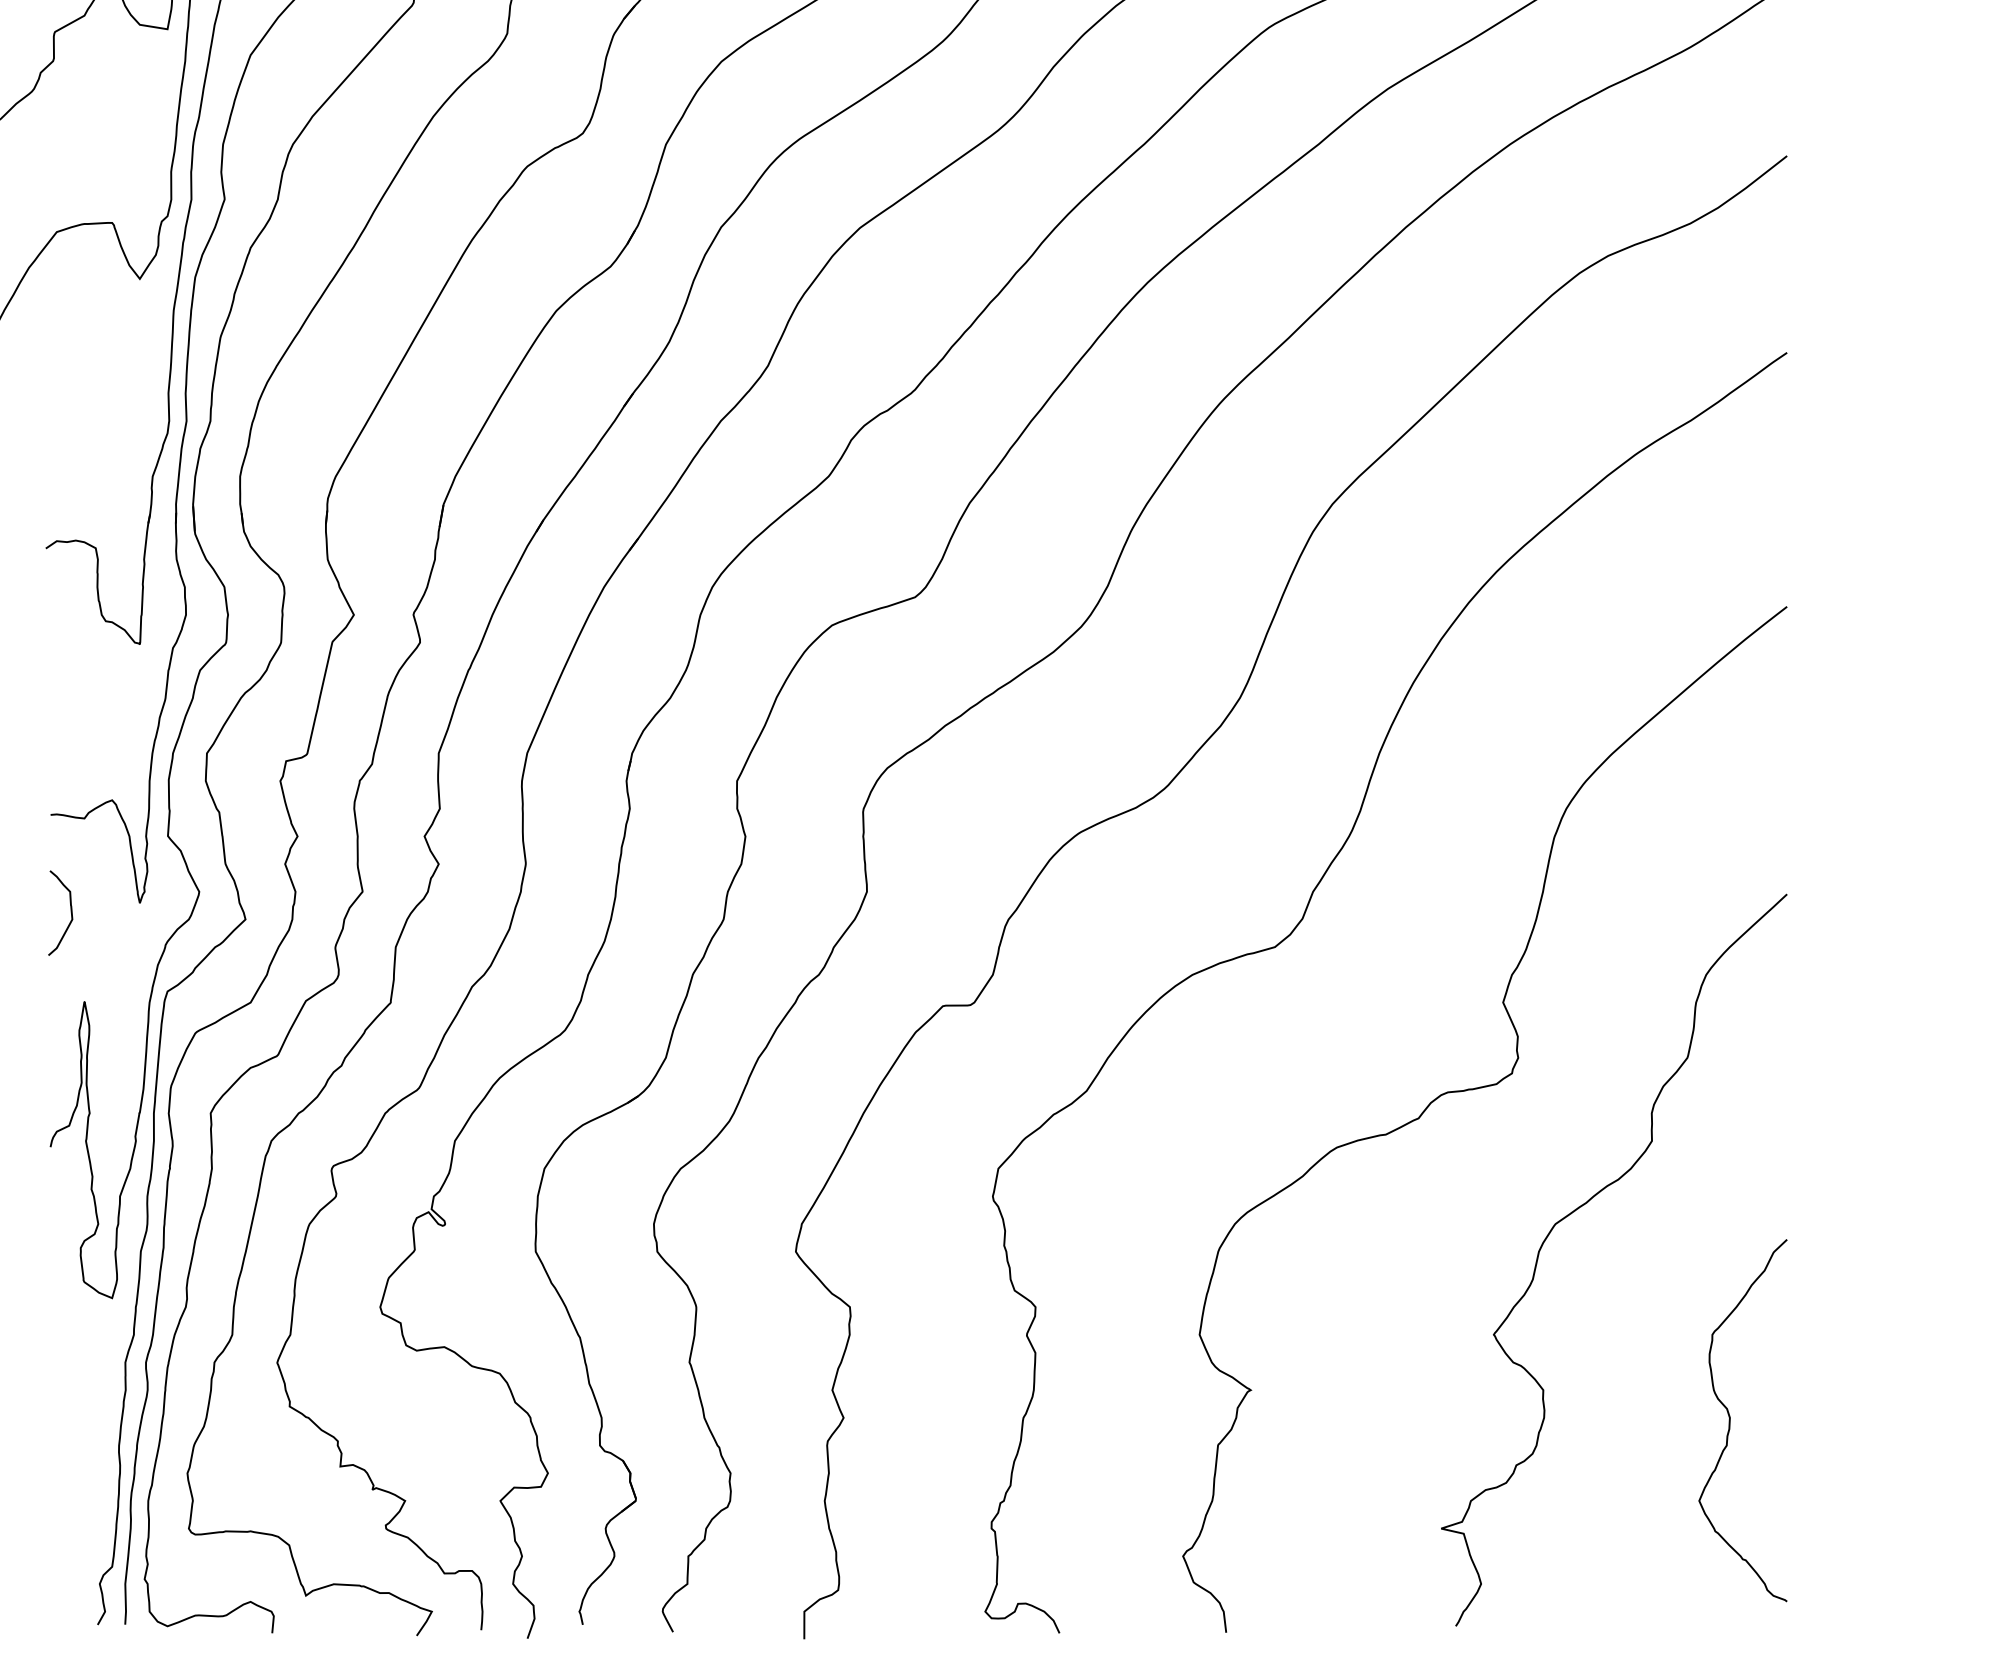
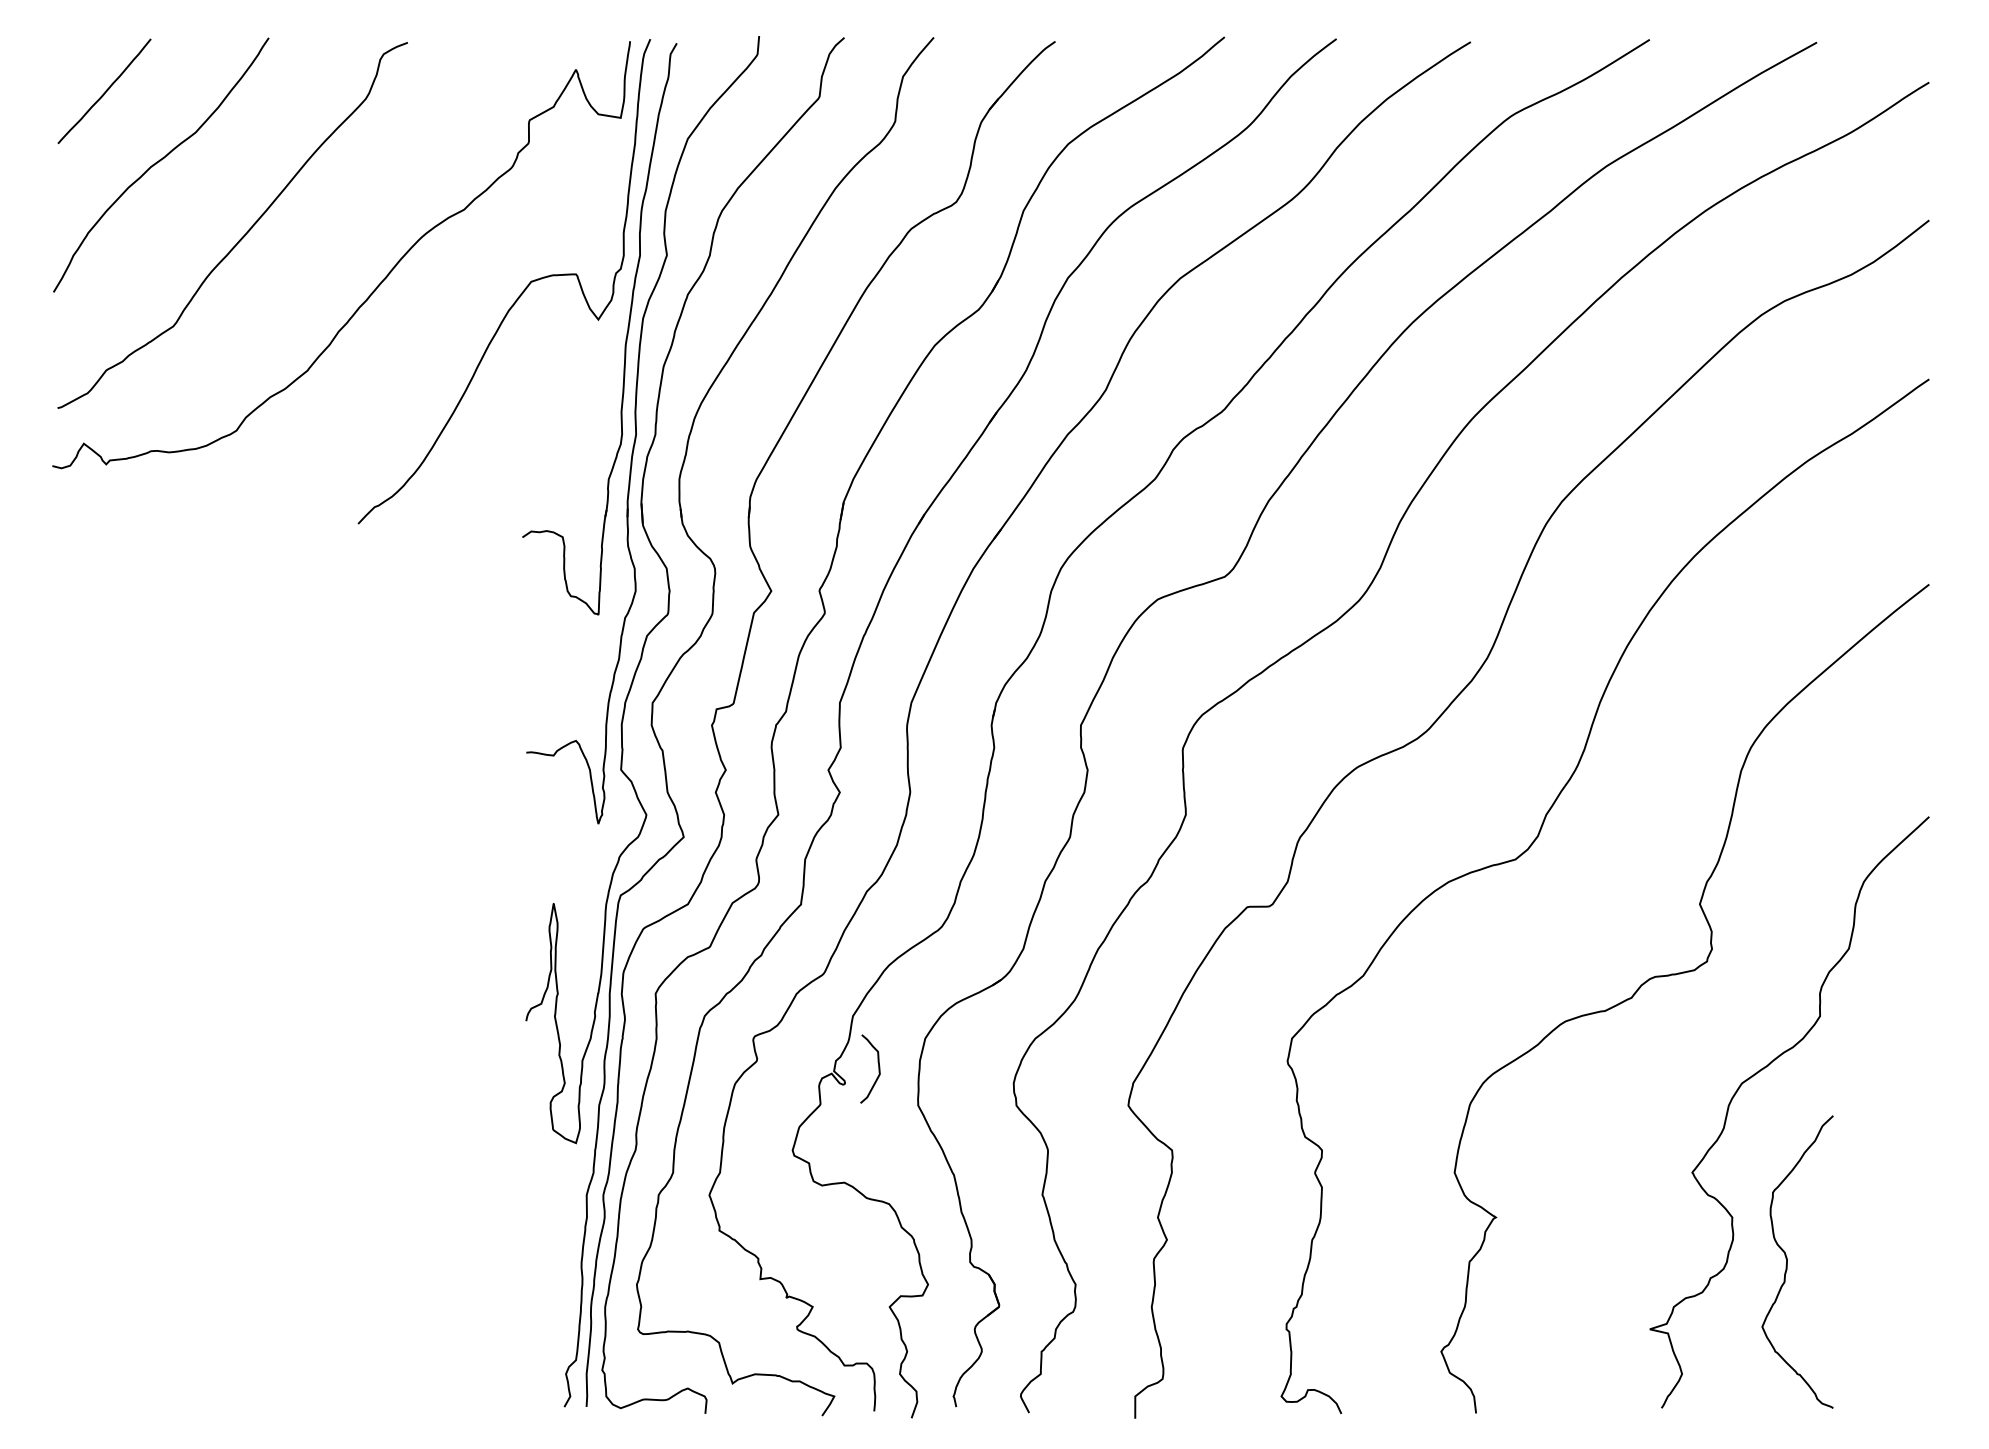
curve: (70, 912) -> (878, 1068), moved
curve: (1730, 1419) -> (1787, 1261), moved

